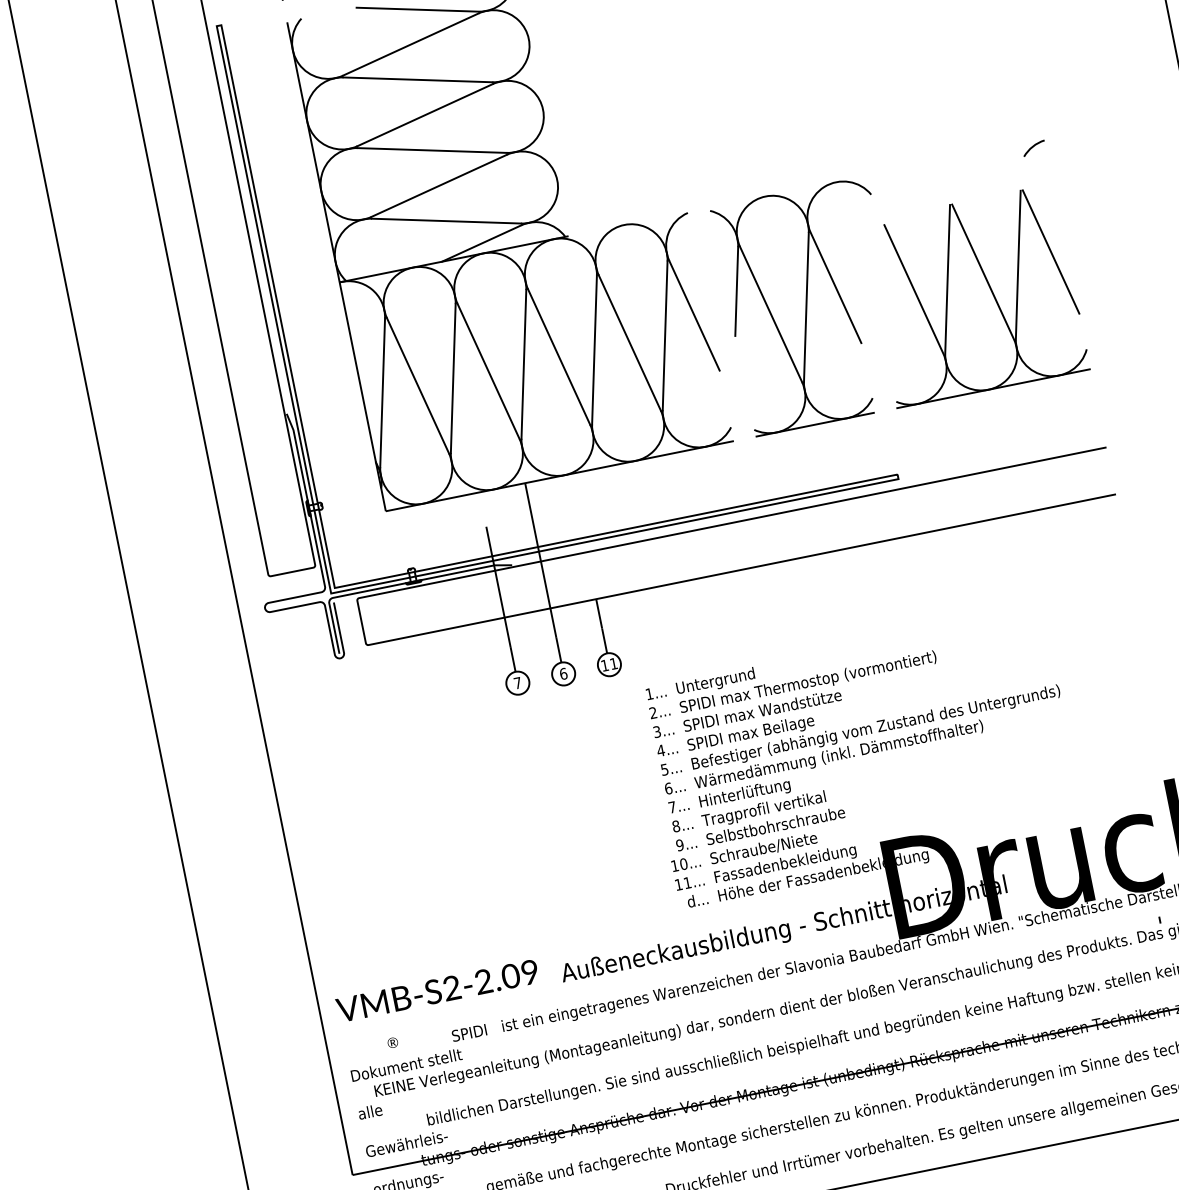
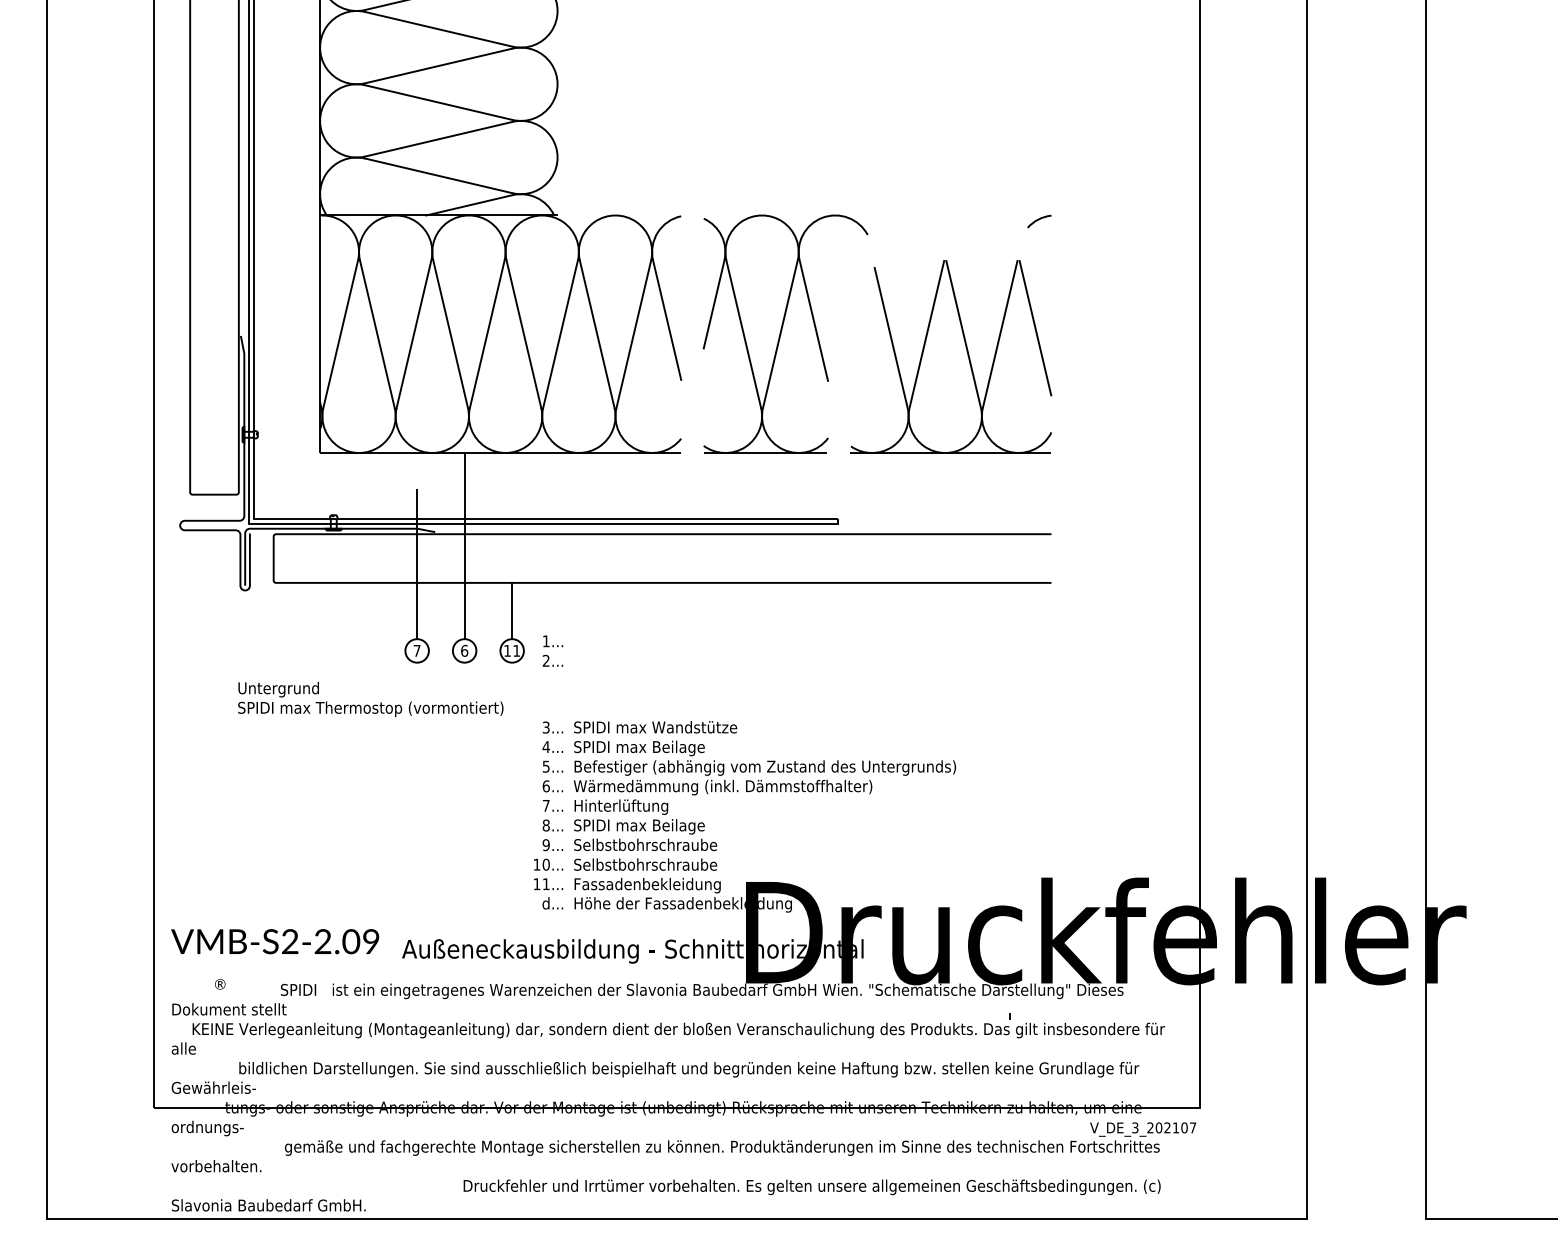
text: (806, 673) -> (370, 699), moved
text: (657, 701) -> (552, 650), moved
text: (765, 809) -> (638, 826), Tragprofil vertikal -> SPIDI max Beilage
text: (784, 844) -> (650, 865), Schraube/Niete -> Selbstbohrschraube

